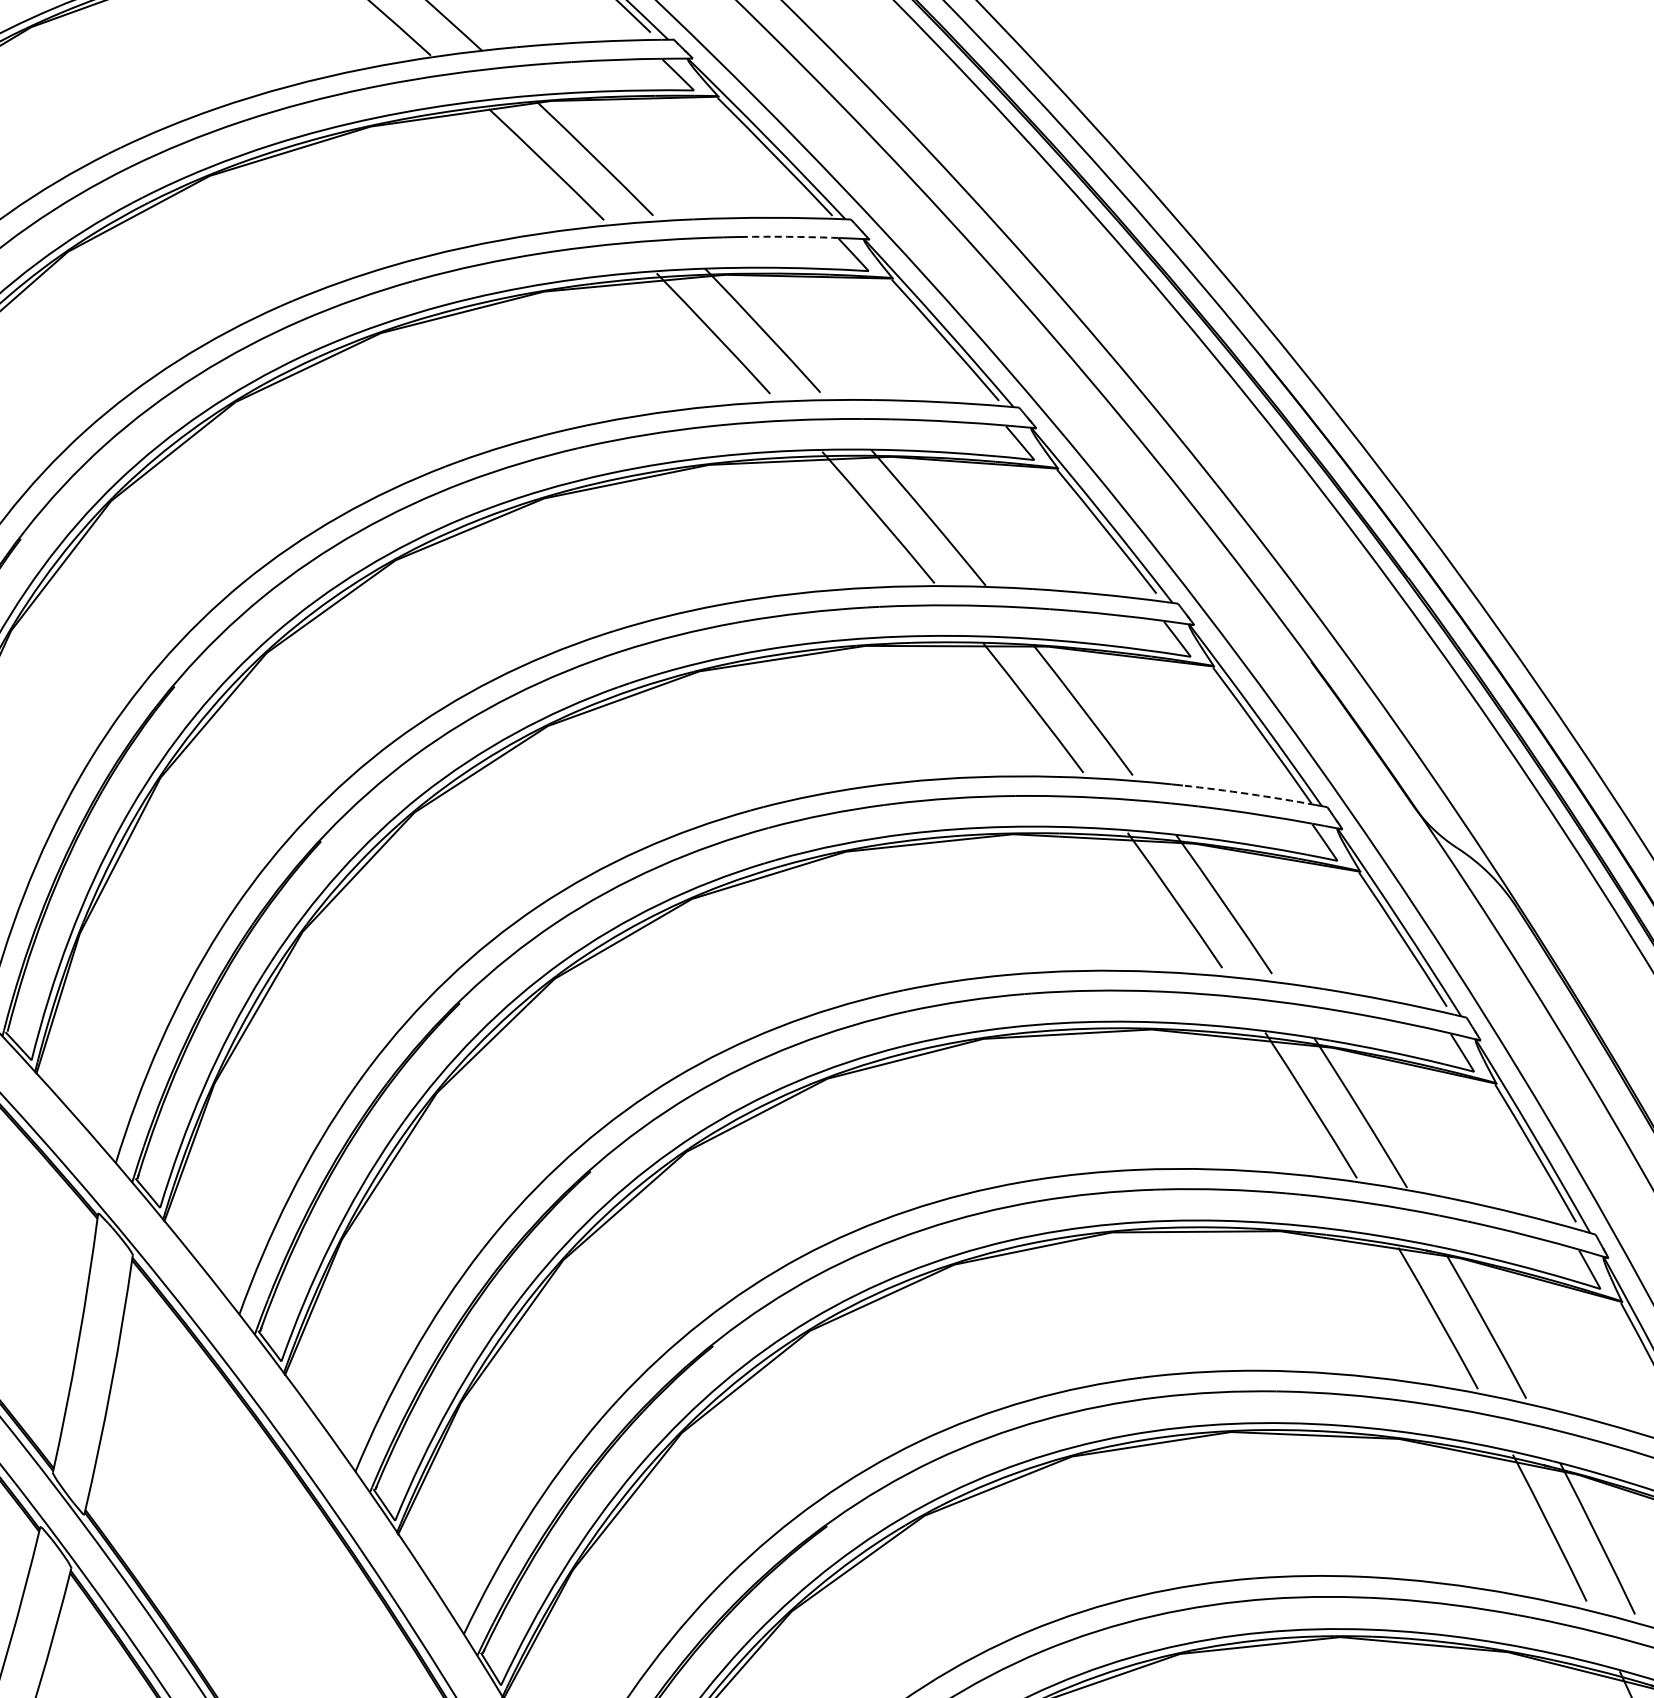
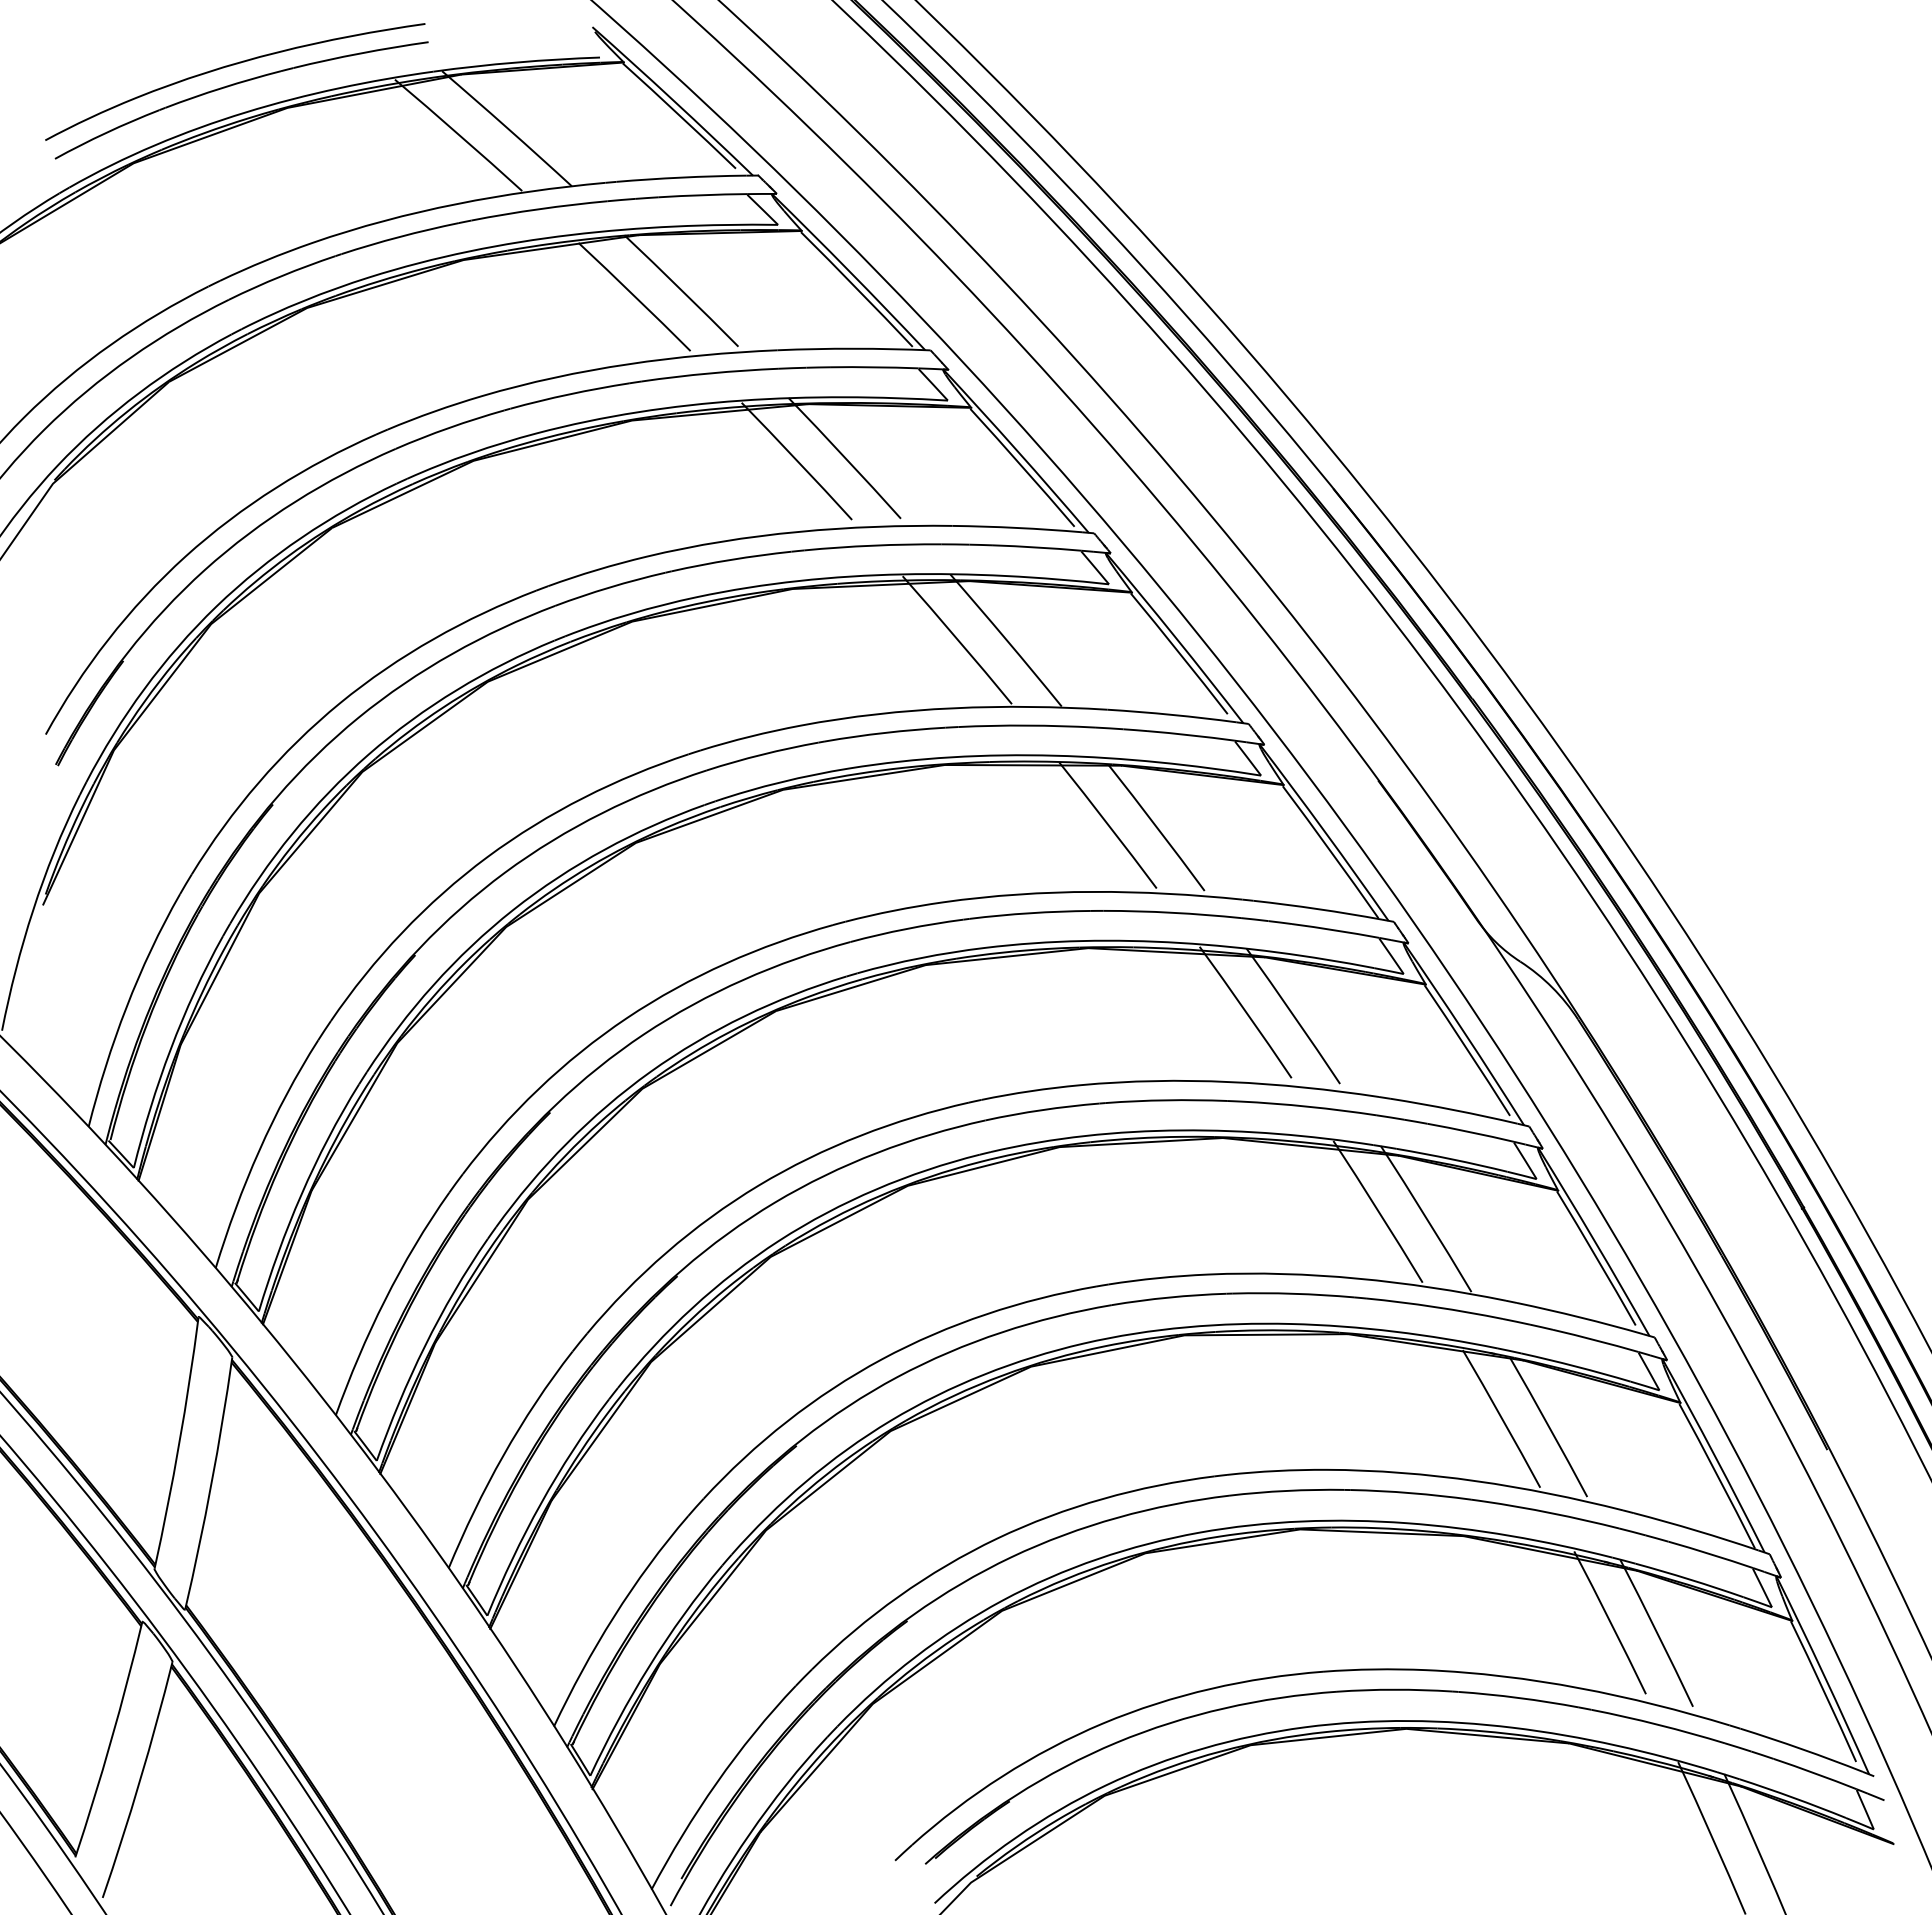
arc: (793, 237) -> (874, 367), dashed -> solid
arc: (1248, 794) -> (1317, 909), dashed -> solid

